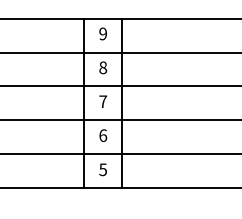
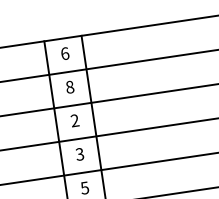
text: (103, 33) -> (65, 53), 9 -> 6
text: (103, 101) -> (75, 120), 7 -> 2
text: (103, 135) -> (80, 154), 6 -> 3

